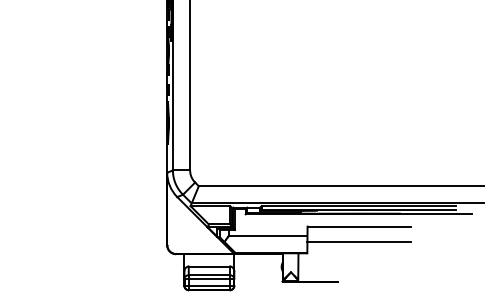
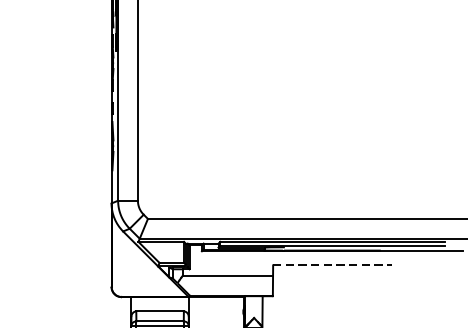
line: (359, 226) -> (332, 265), solid -> dashed
line: (358, 242) -> (331, 283), removed

